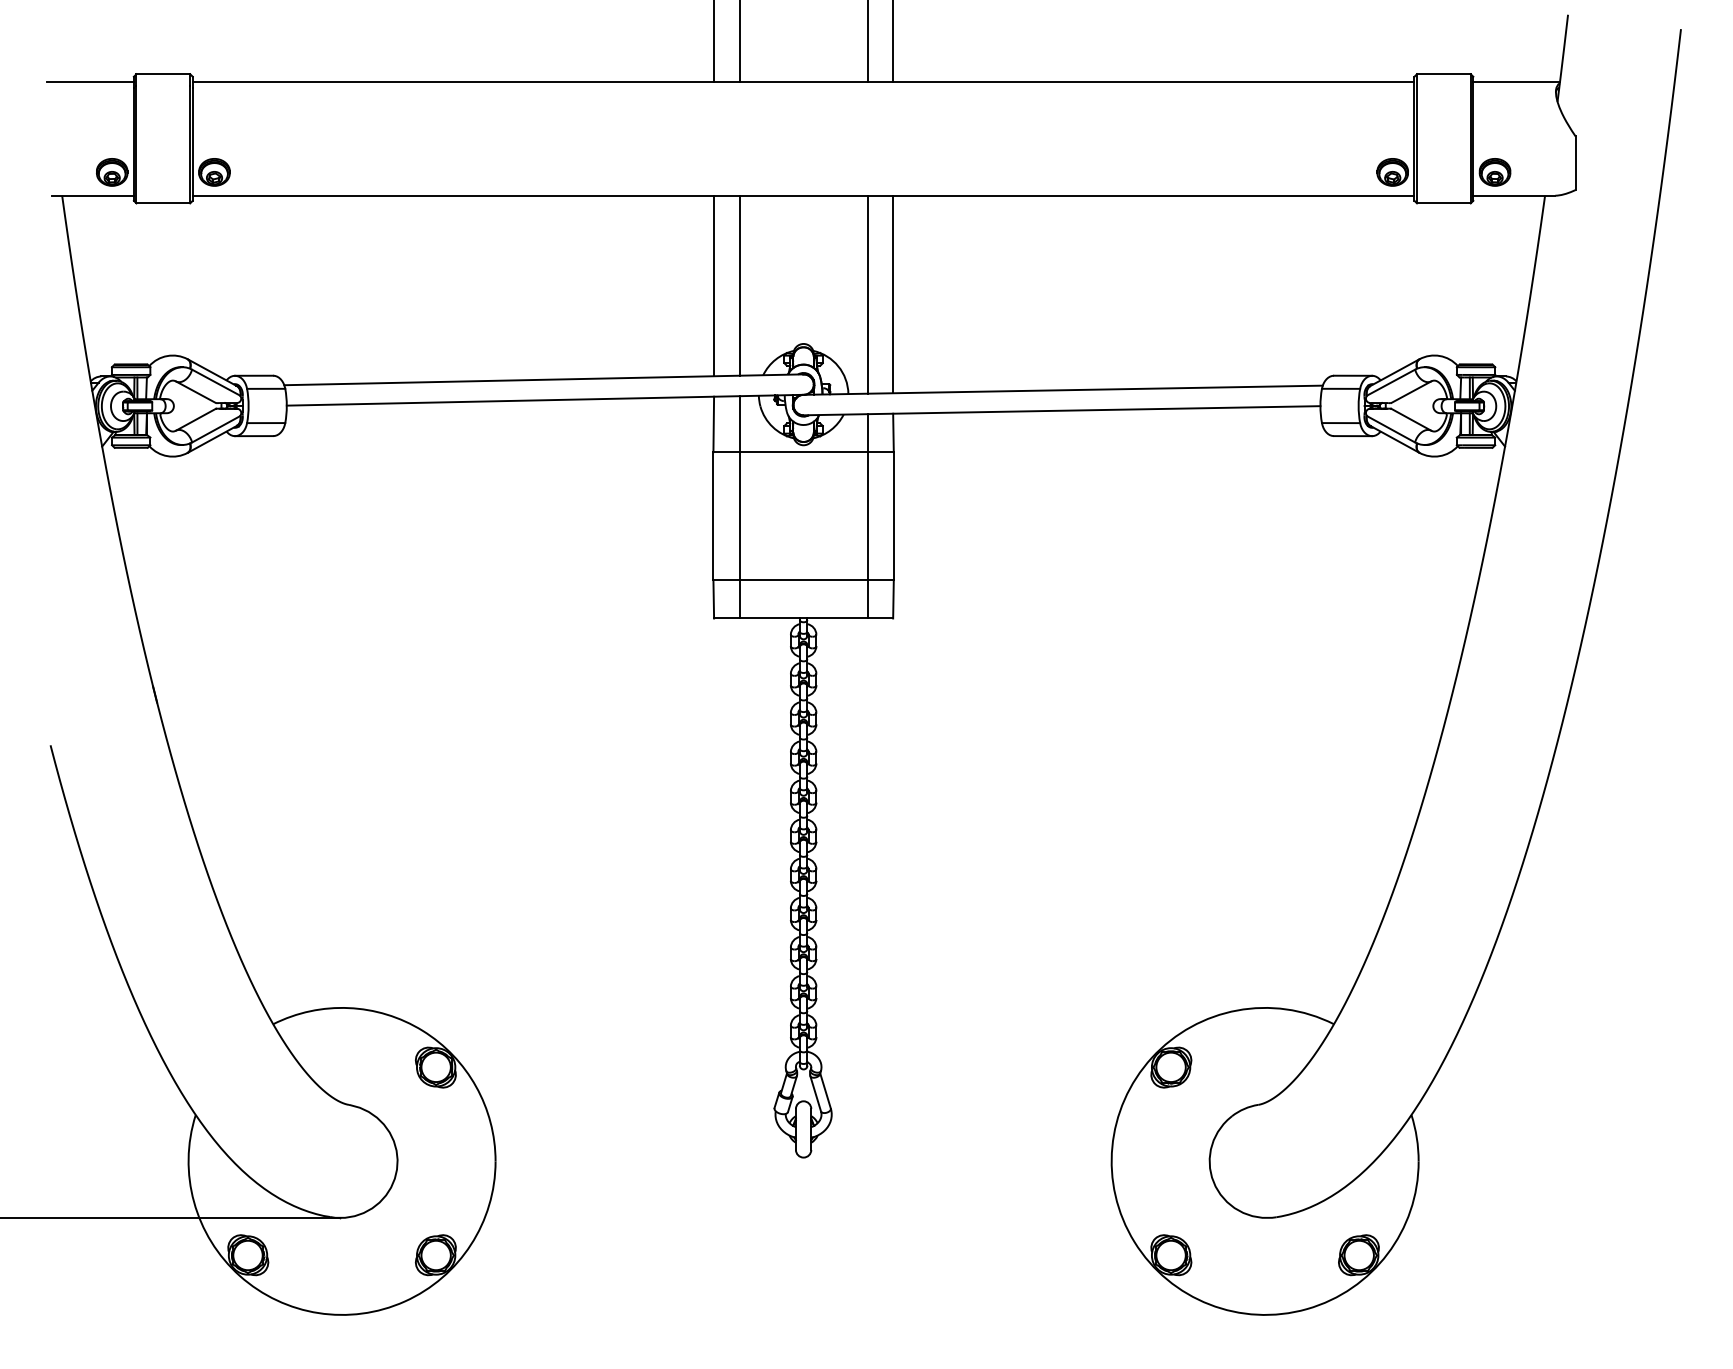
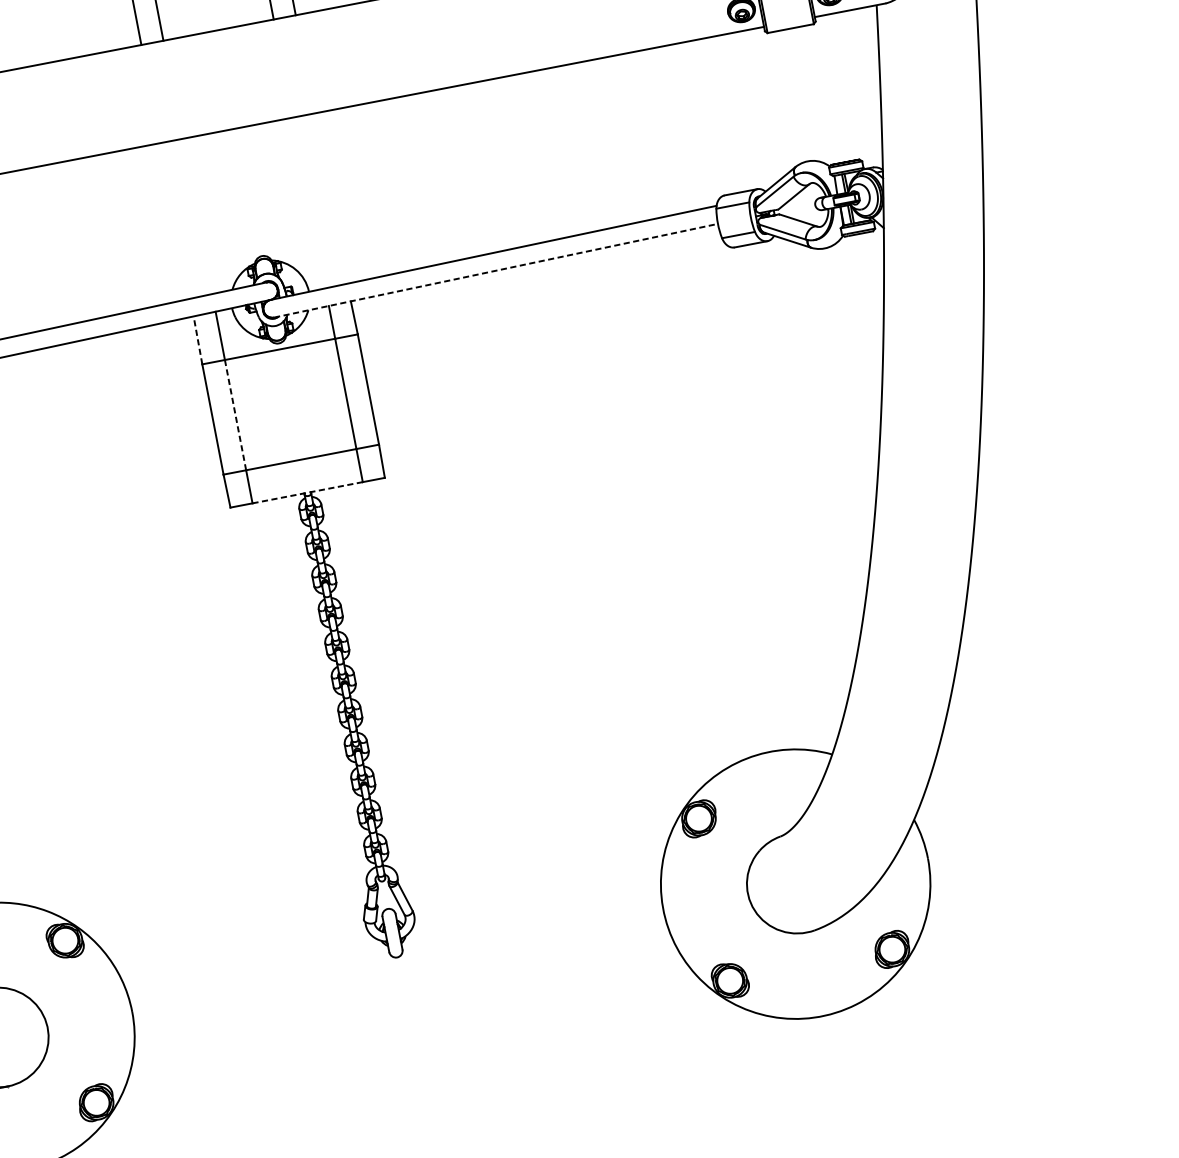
line: (714, 285) -> (175, 220), removed
line: (739, 285) -> (197, 216), removed
line: (867, 294) -> (308, 202), removed
line: (893, 294) -> (331, 198), removed
line: (1062, 410) -> (496, 270), solid -> dashed
line: (713, 424) -> (197, 340), solid -> dashed
line: (739, 516) -> (235, 415), solid -> dashed
line: (803, 618) -> (307, 492), solid -> dashed

